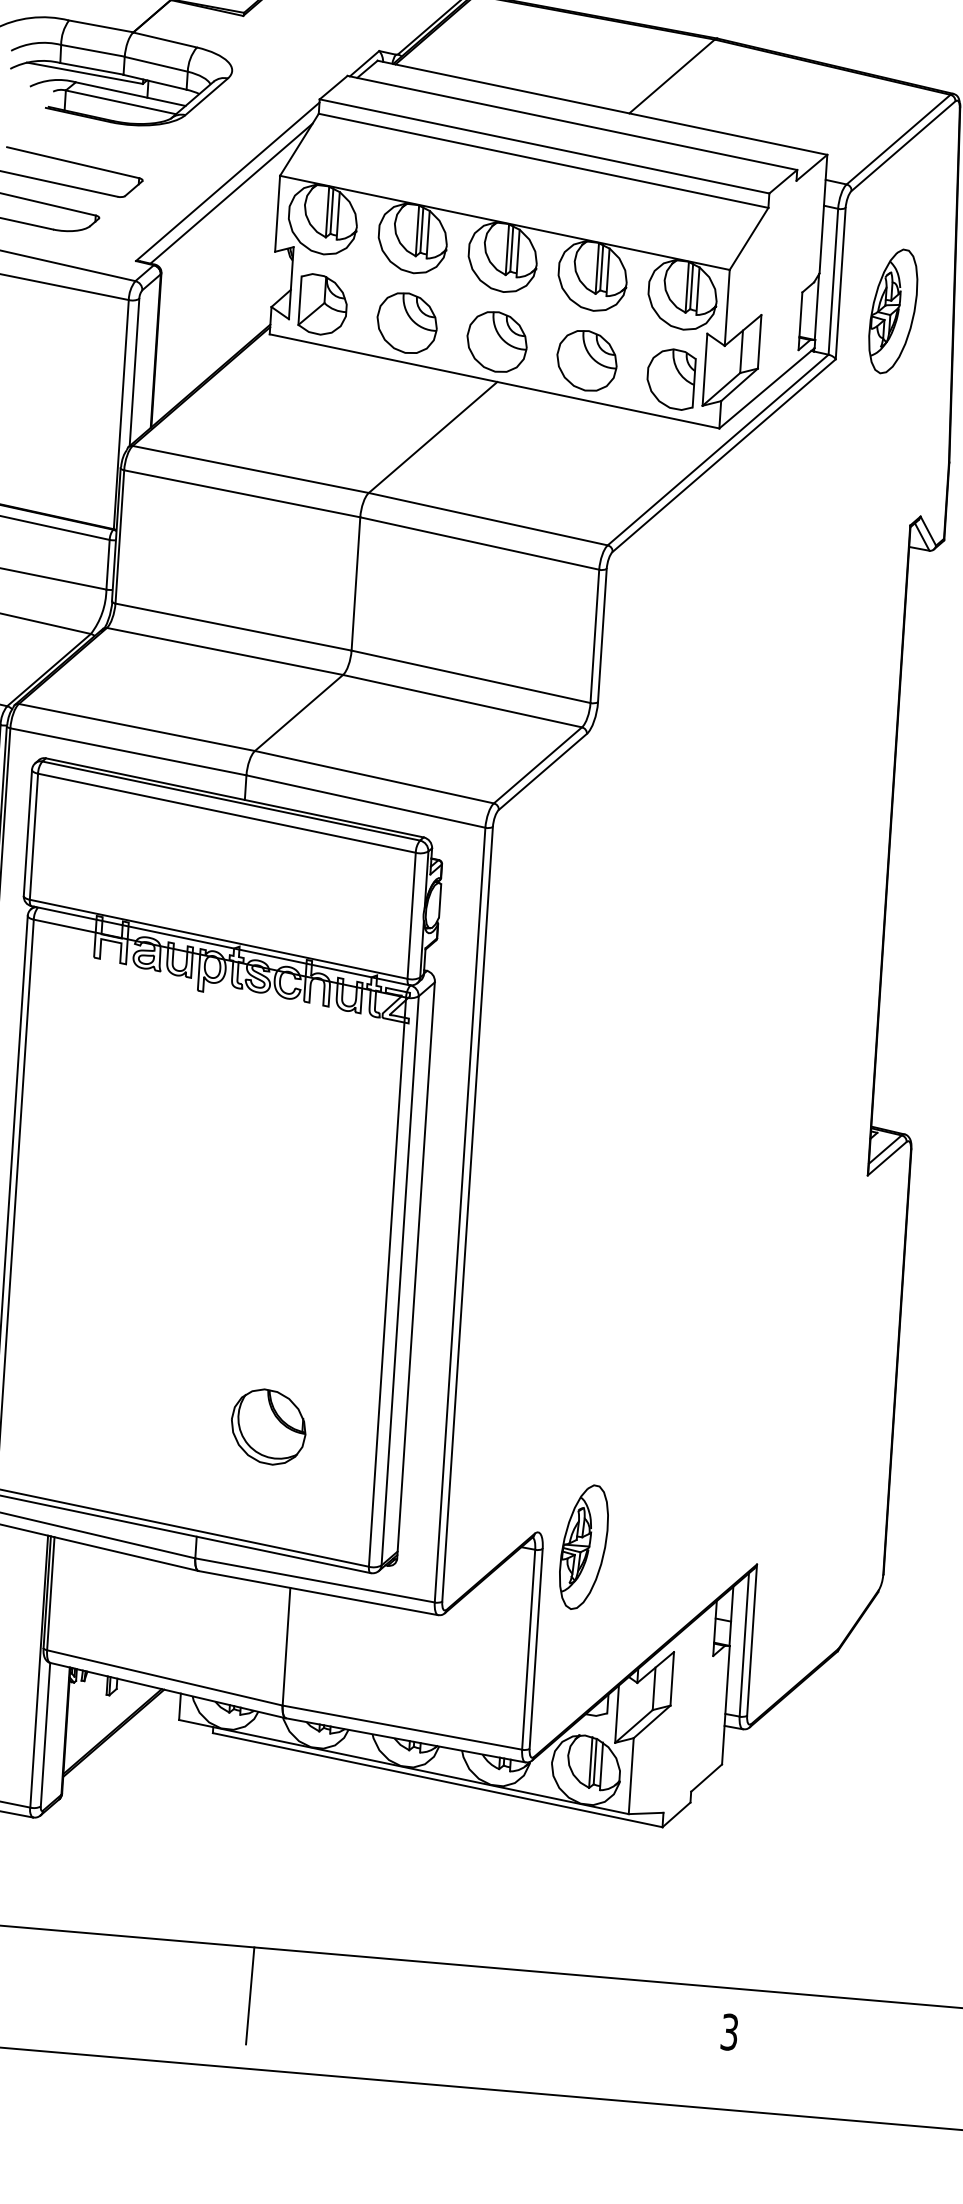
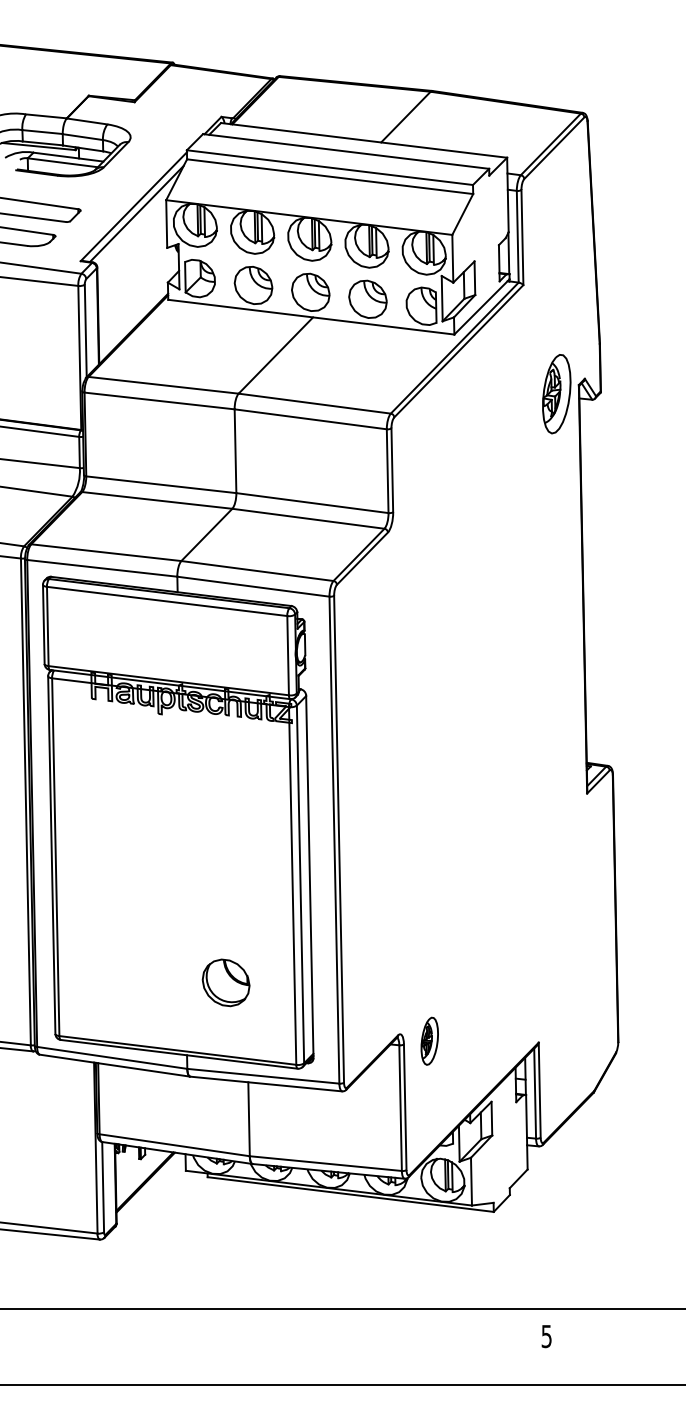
part: (892, 312) -> (556, 394), moved
part: (583, 1547) -> (429, 1041), size x0.6
line: (250, 1994) -> (245, 1338), removed
text: (729, 2030) -> (546, 1335), 3 -> 5

